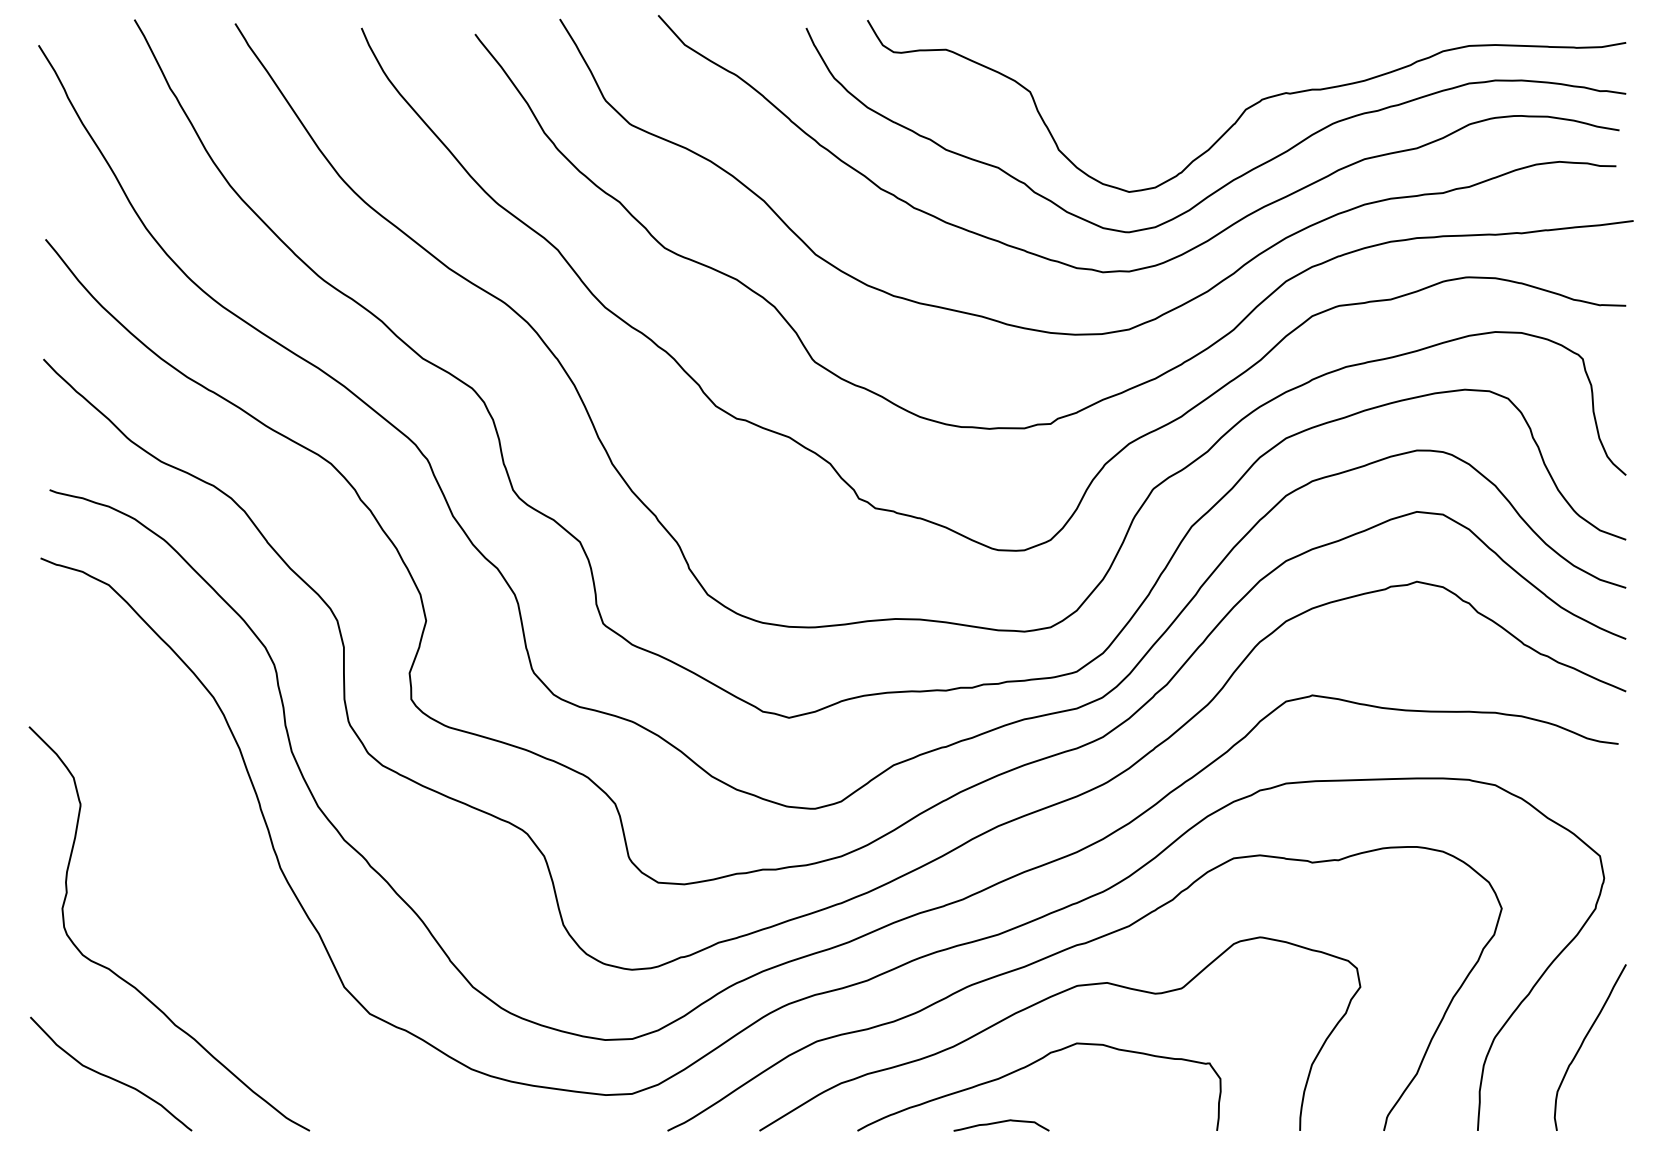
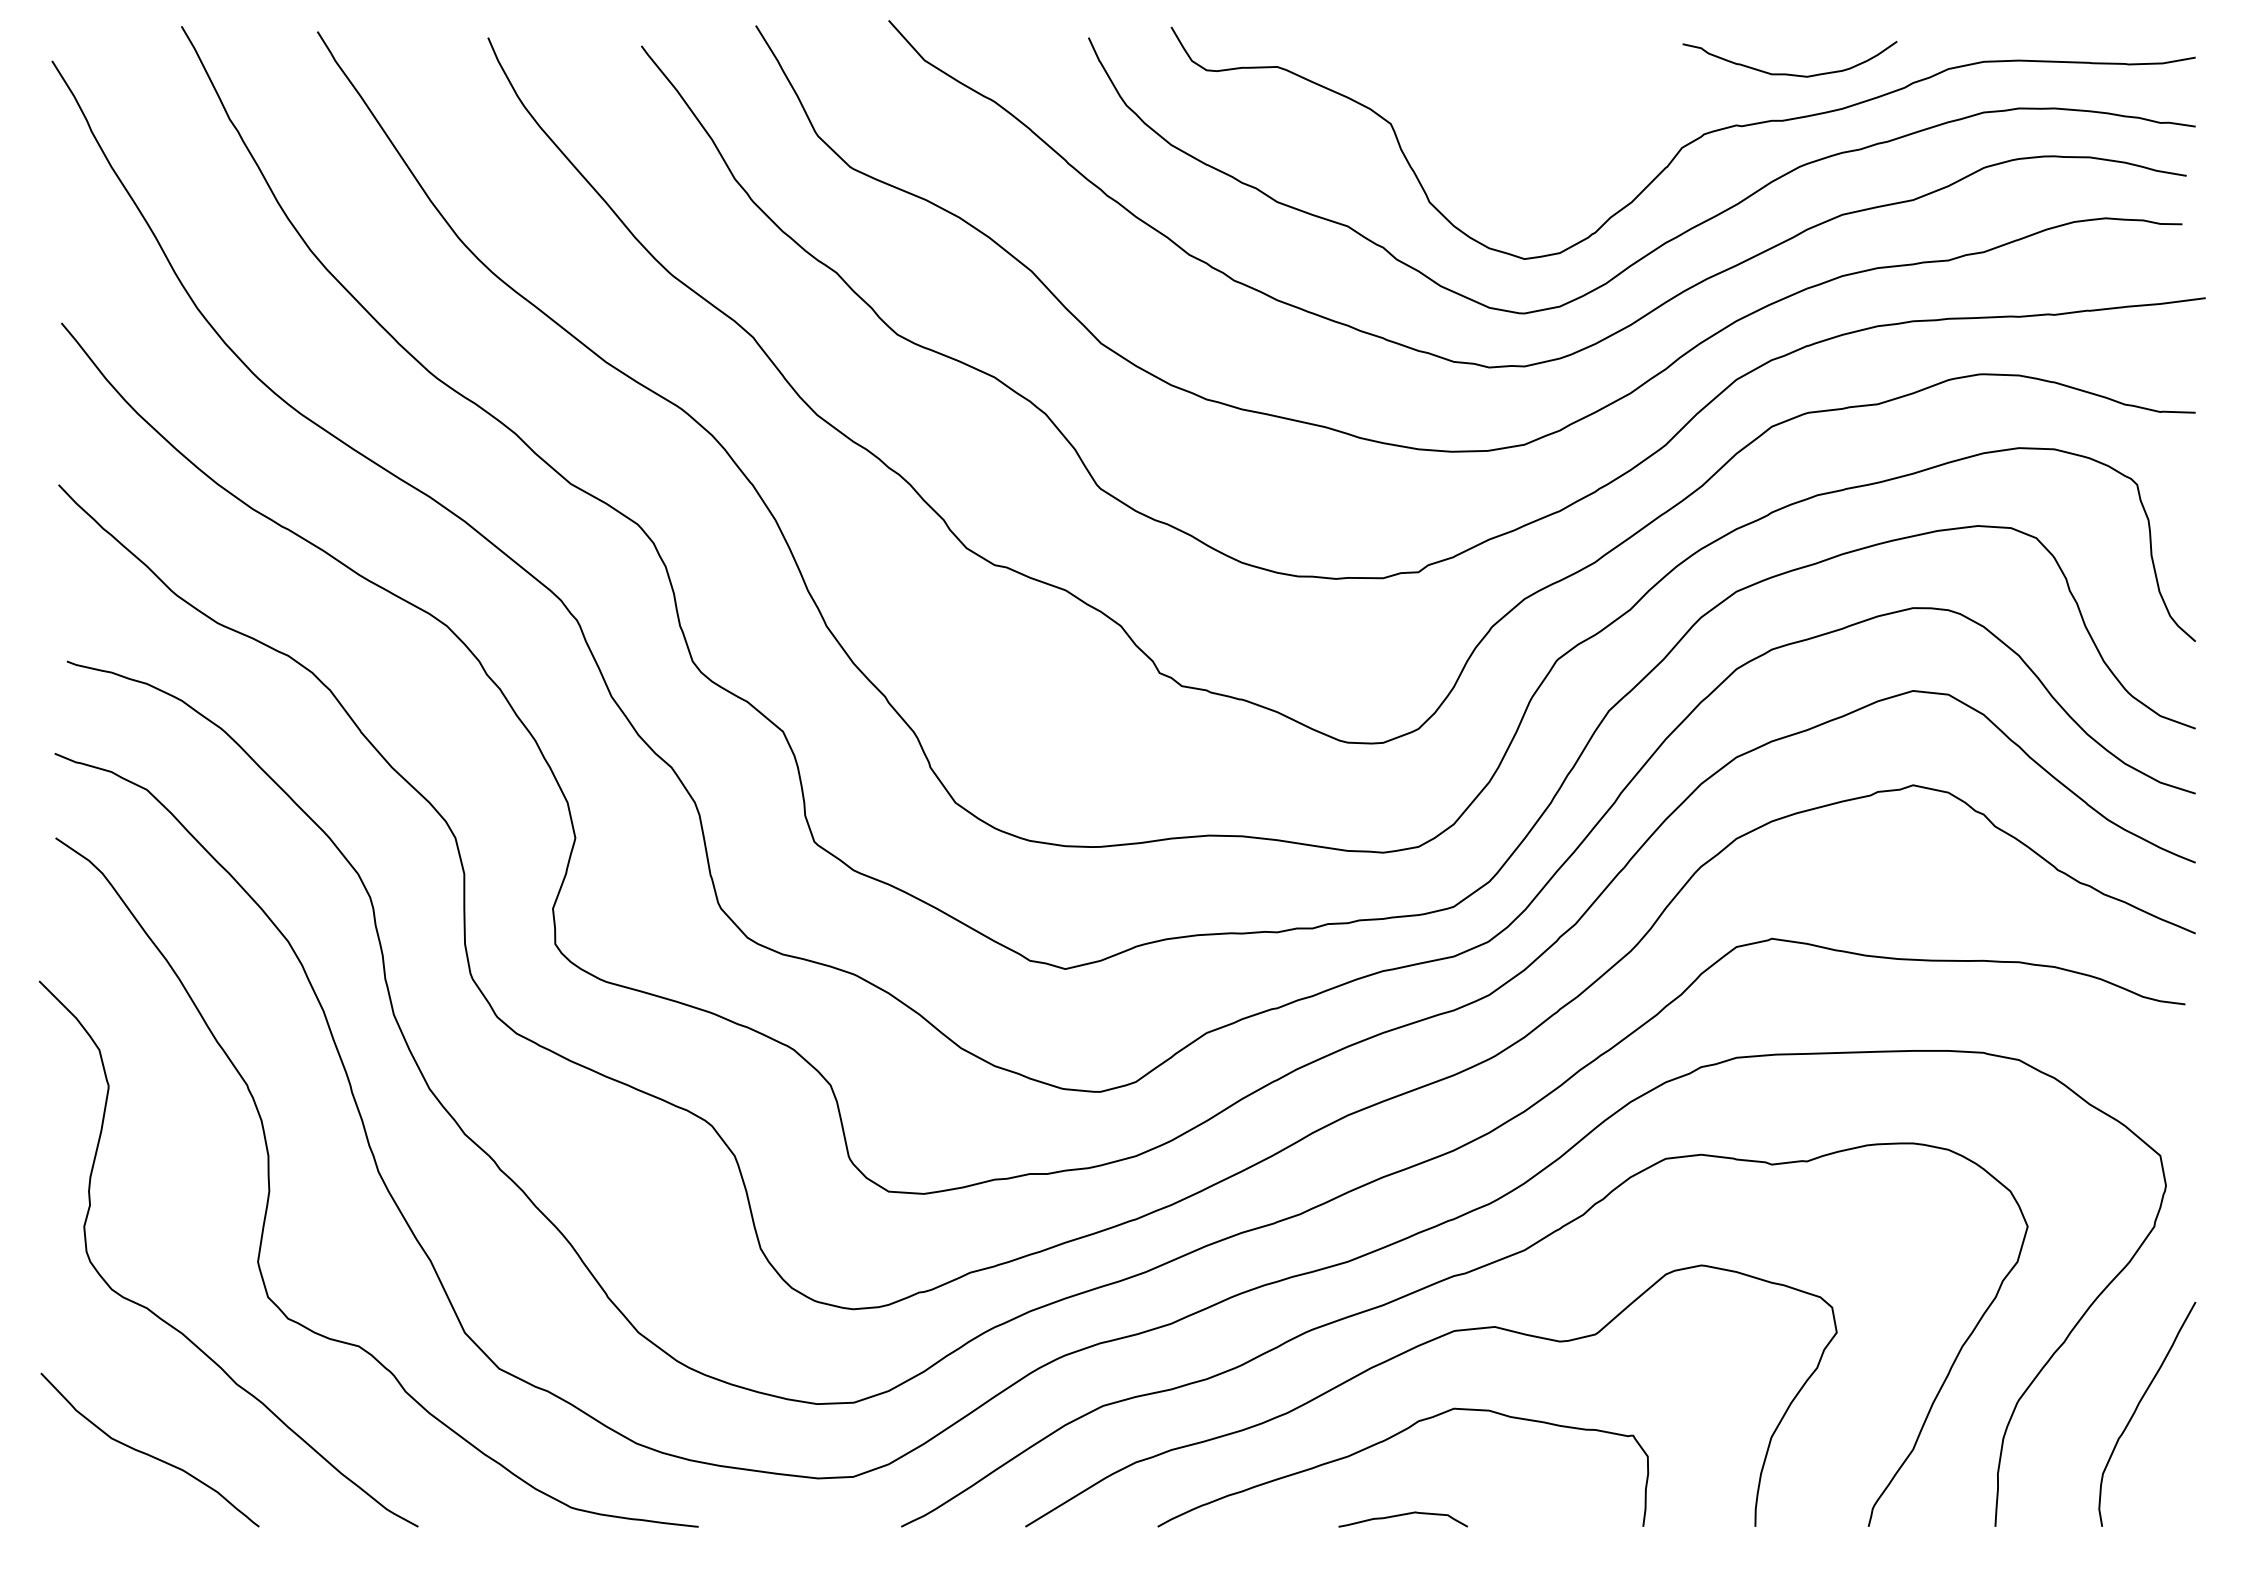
curve: (1325, 54) -> (1789, 73), added
curve: (200, 879) -> (270, 1187), added
curve: (1000, 1122) -> (1402, 1515), moved

